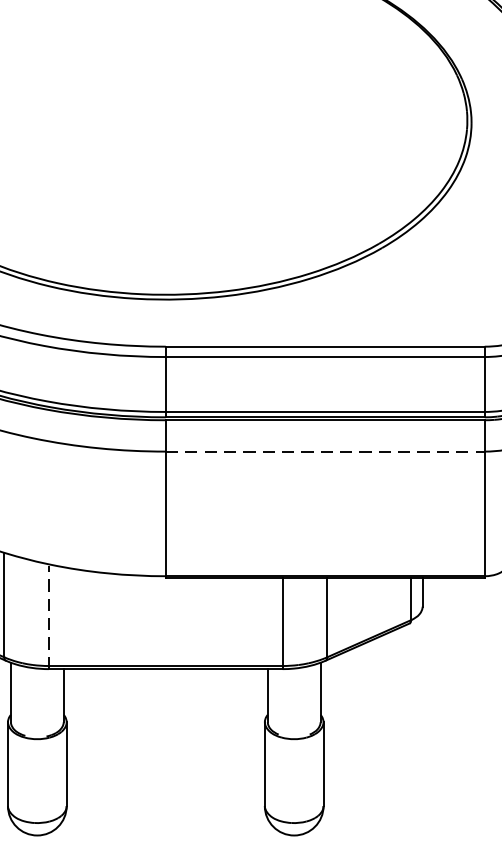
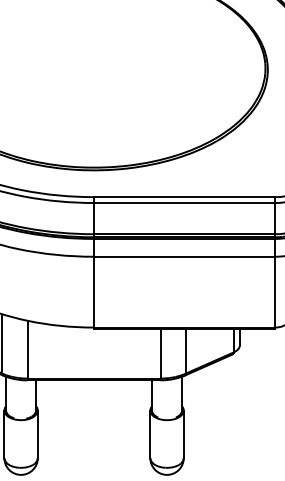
line: (324, 451) -> (184, 256), dashed -> solid
line: (48, 616) -> (27, 350), dashed -> solid

